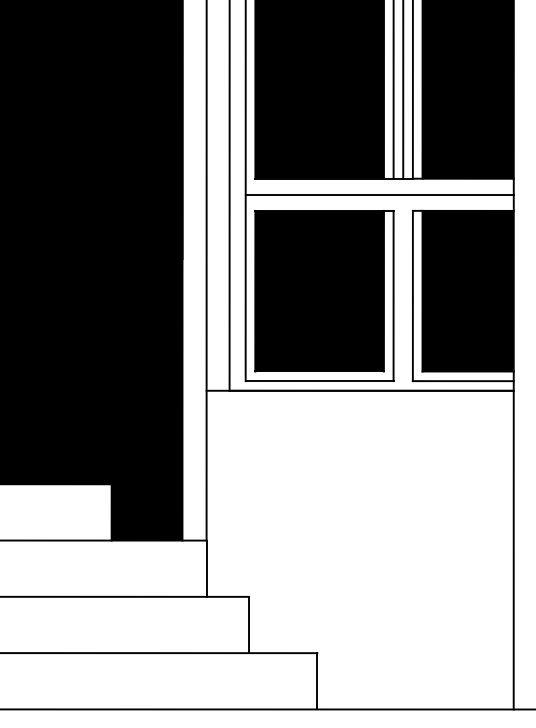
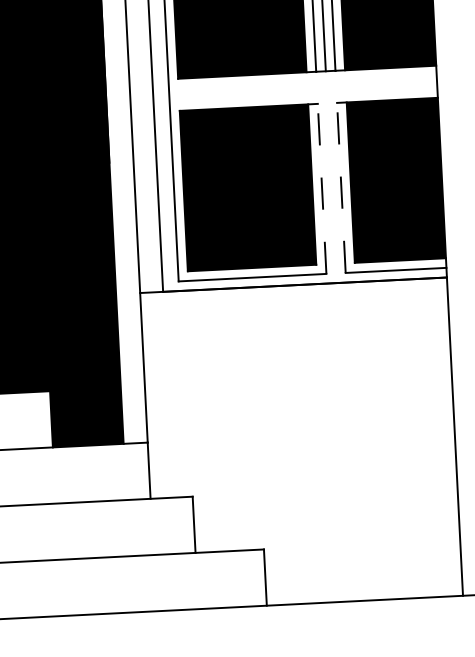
line: (379, 194) -> (302, 88), removed
line: (393, 295) -> (322, 188), solid -> dashed
line: (412, 295) -> (340, 187), solid -> dashed

